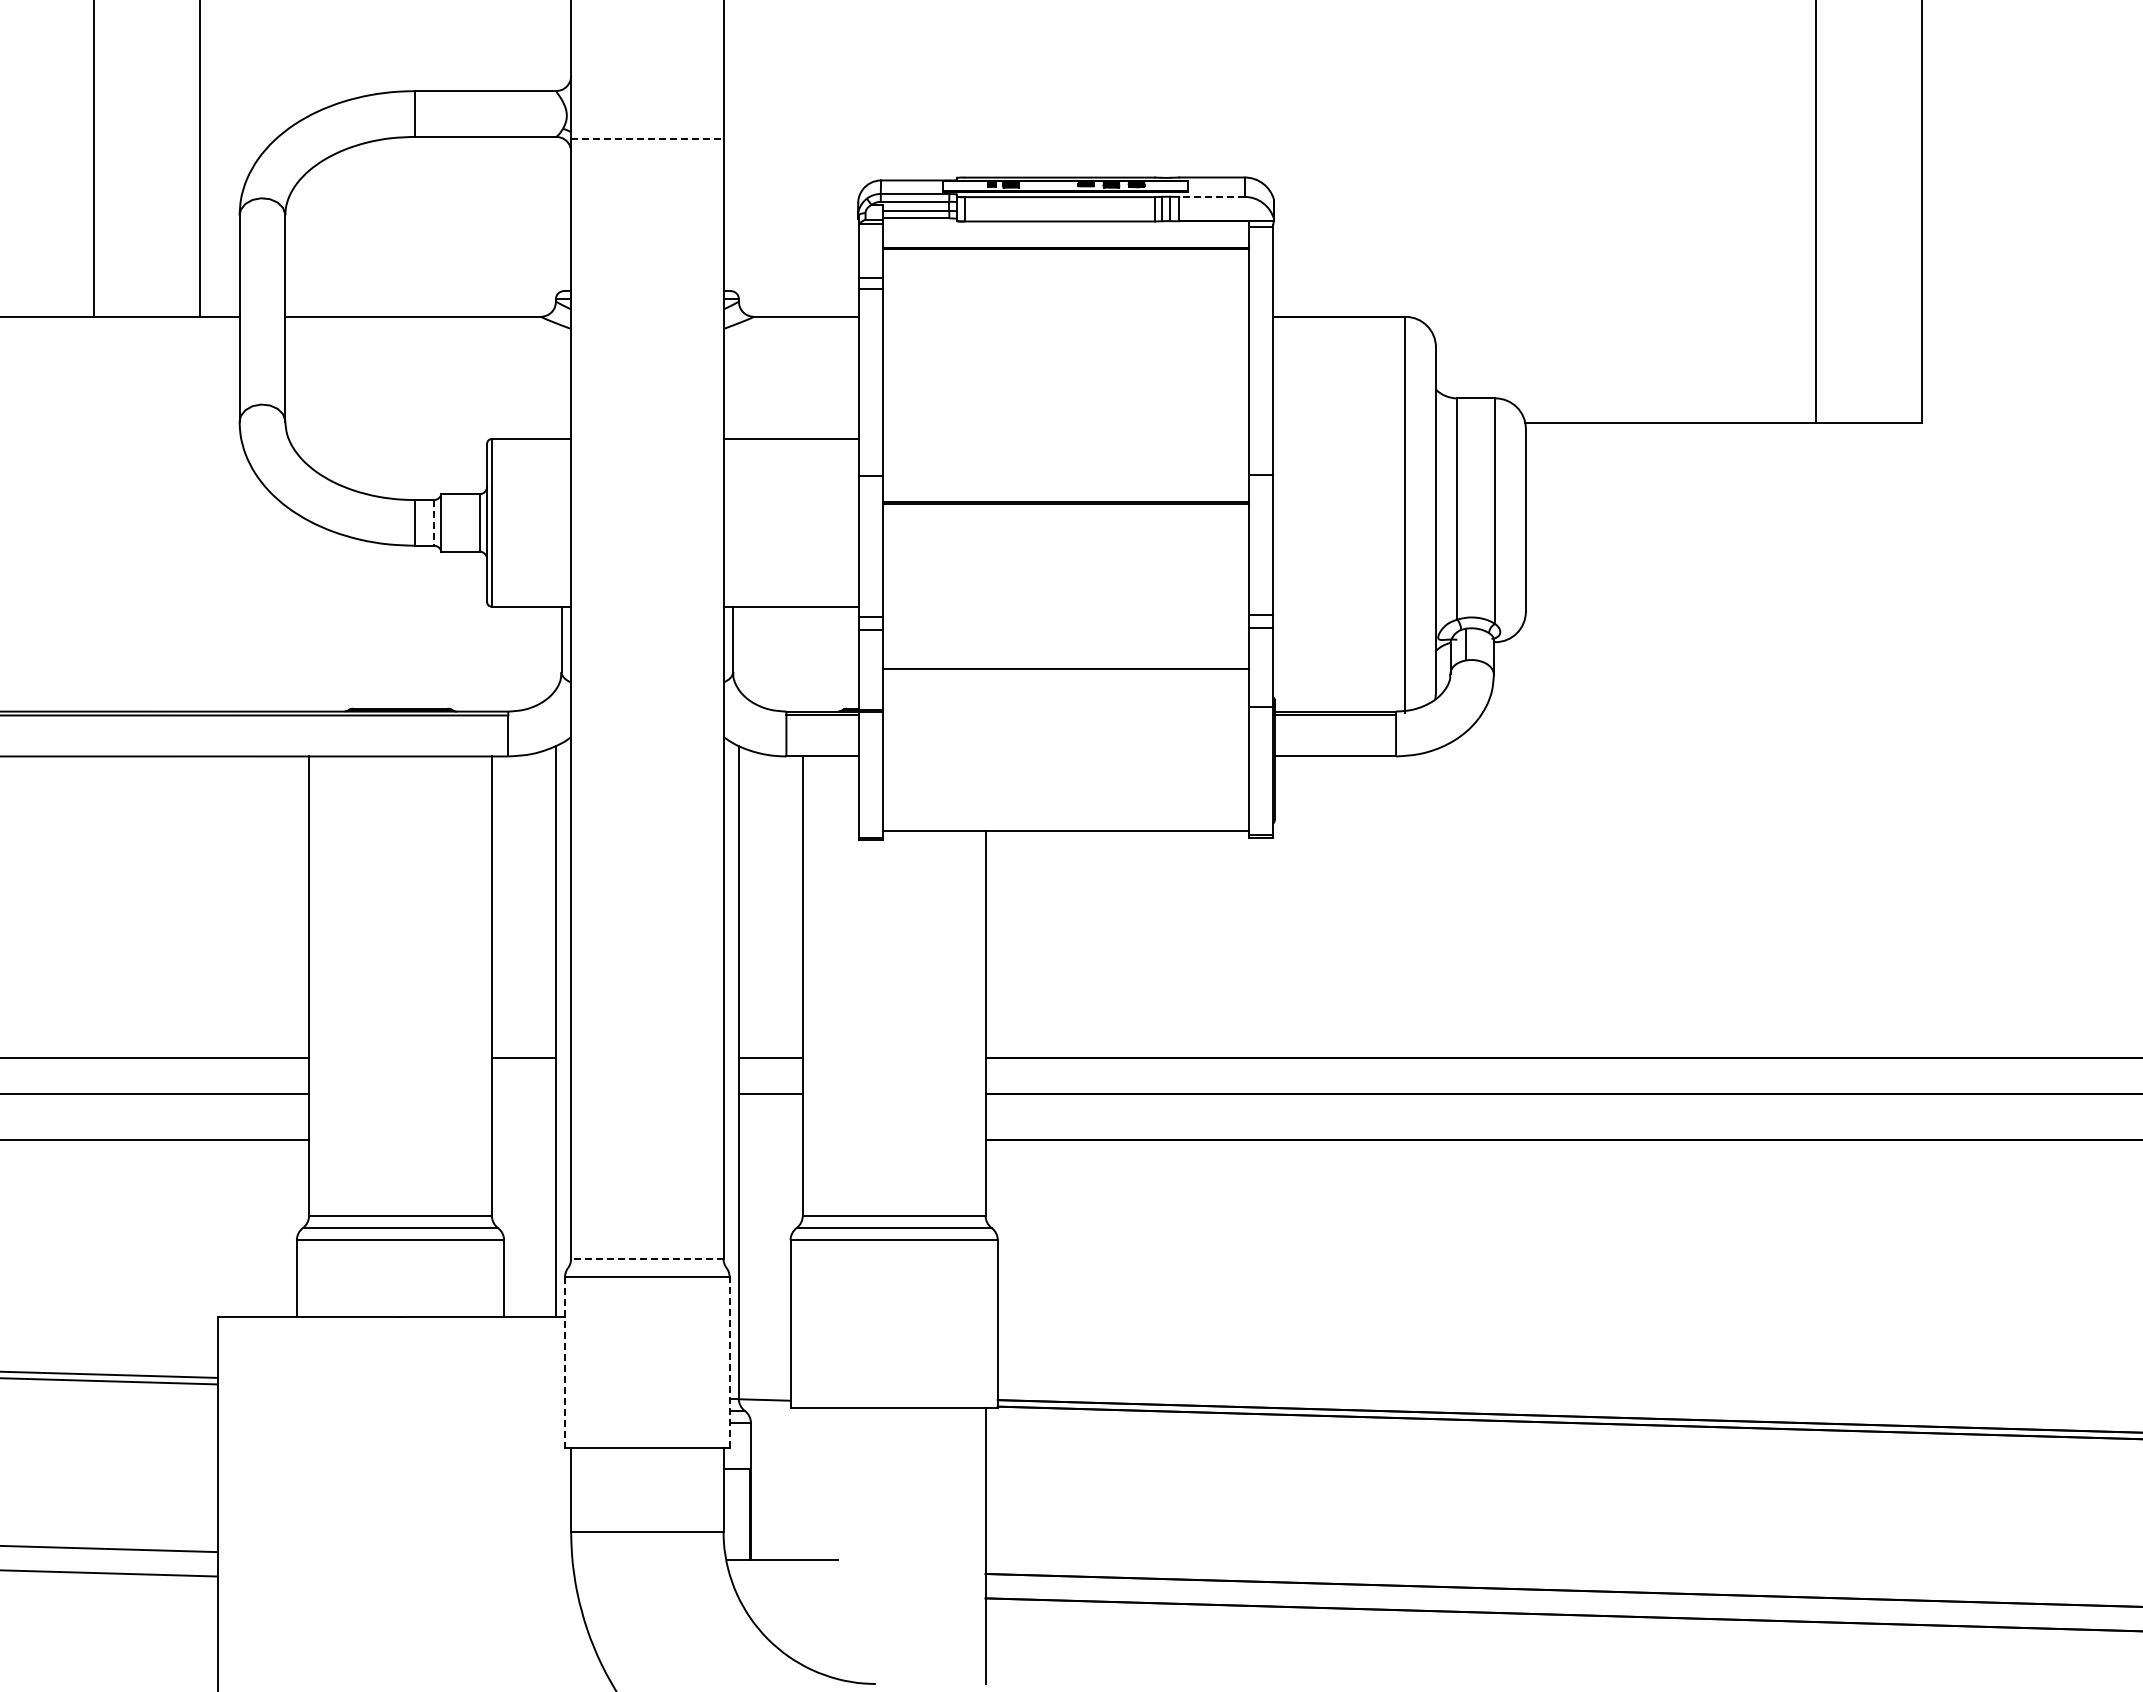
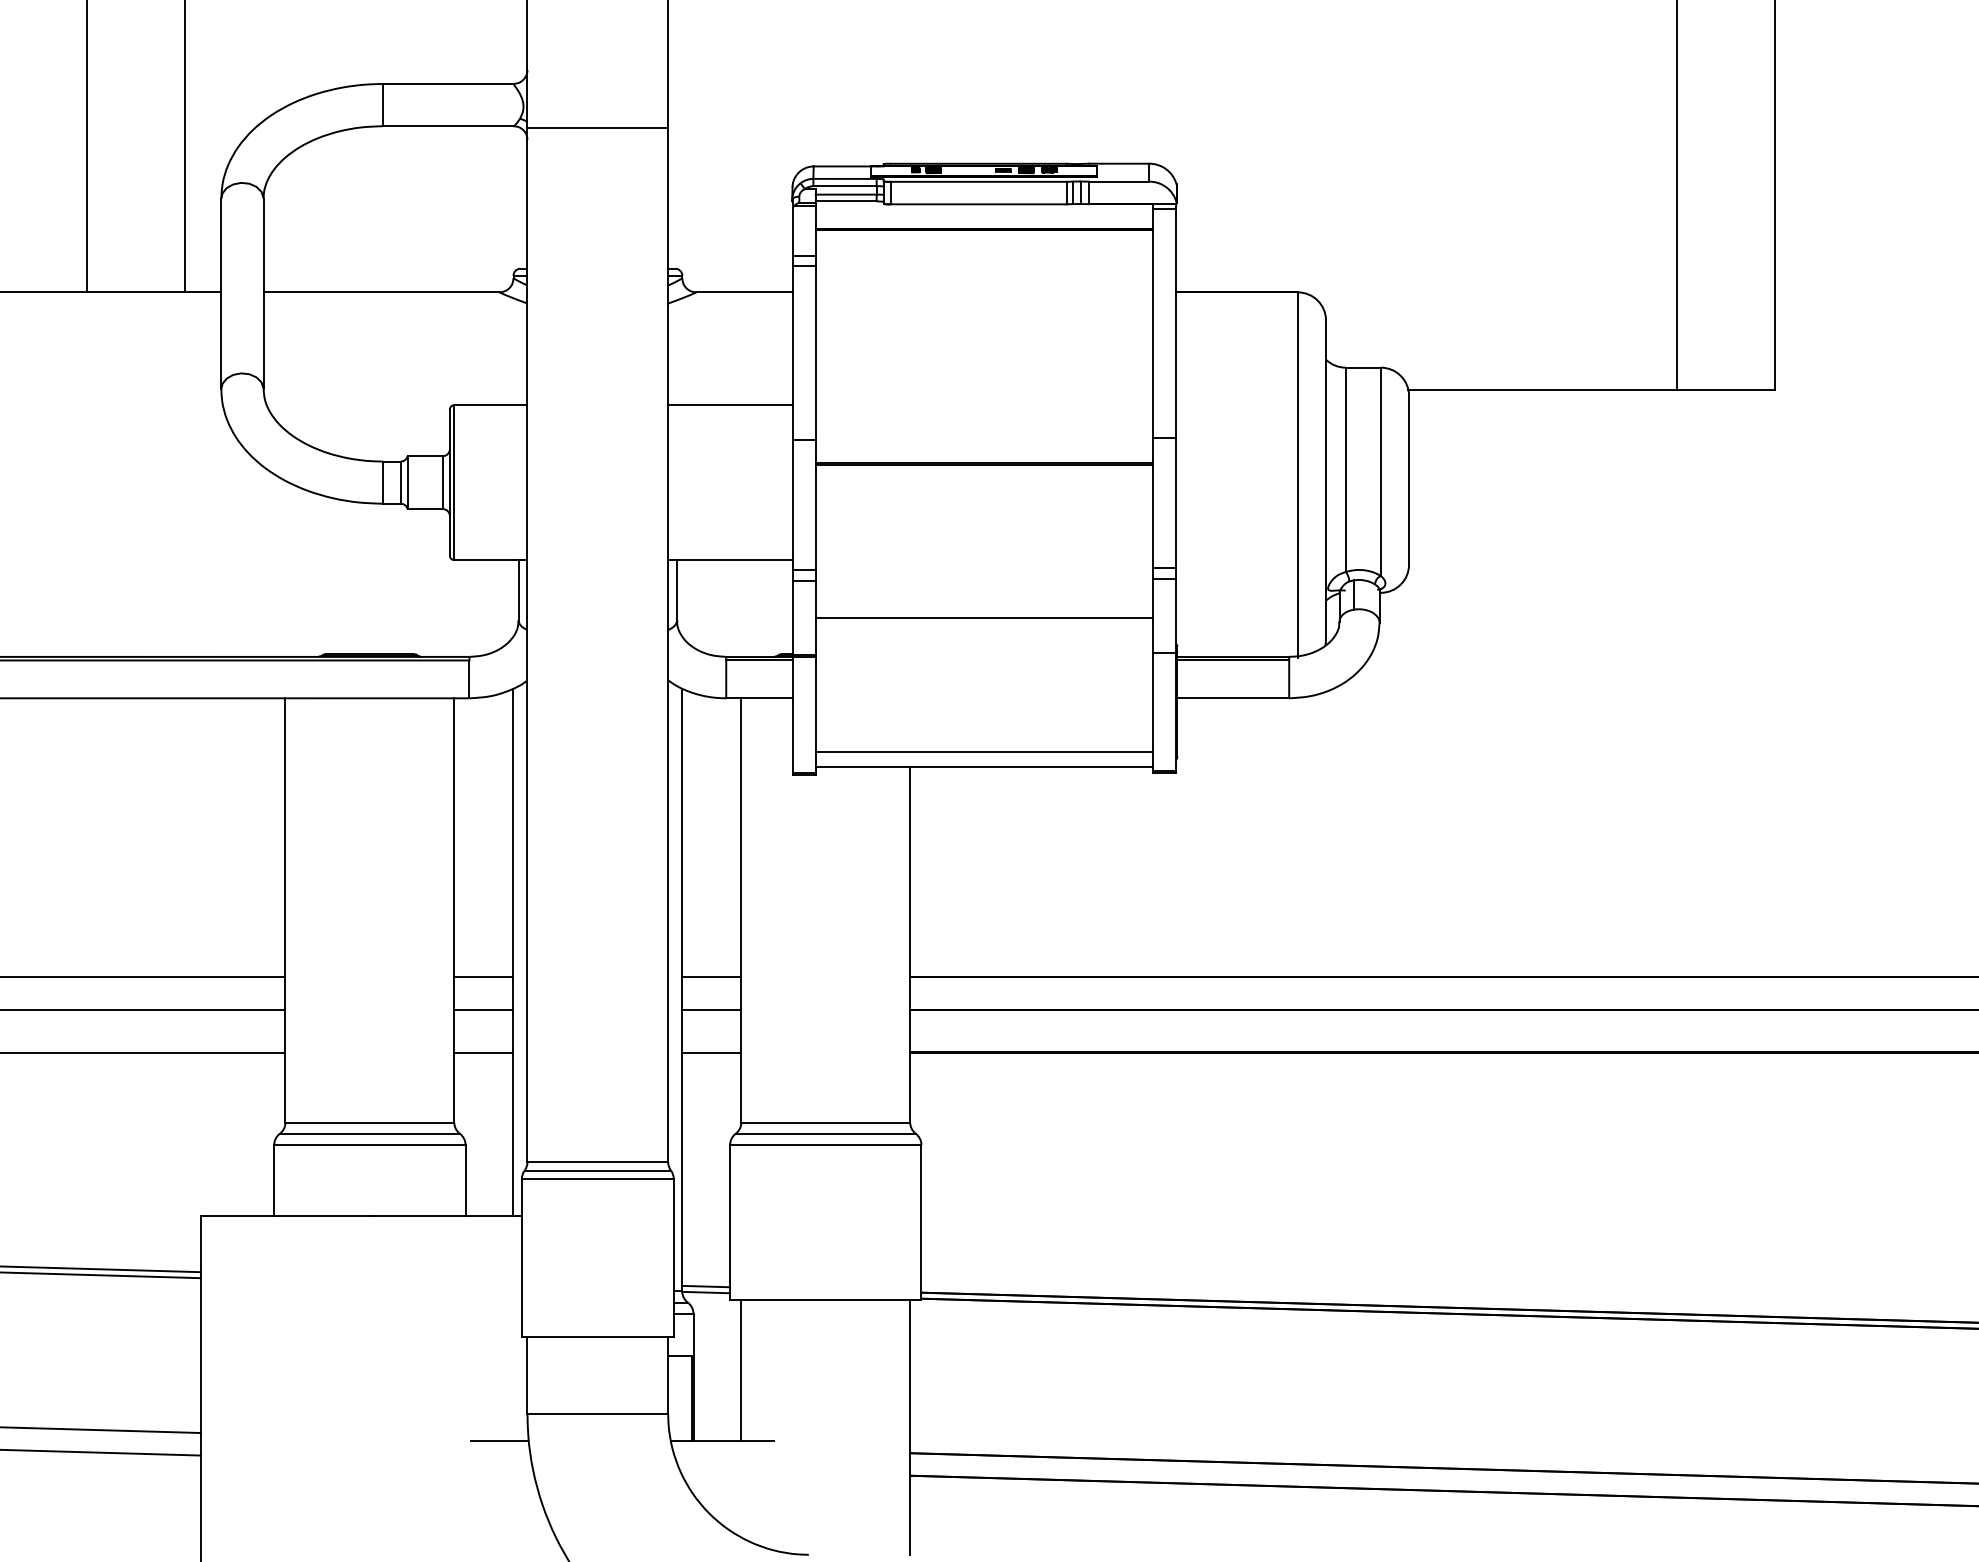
line: (647, 138) -> (597, 127), dashed -> solid
line: (1211, 196) -> (1118, 181), dashed -> solid
line: (434, 522) -> (401, 482), dashed -> solid
line: (1066, 814) -> (984, 751), added
line: (523, 1094) -> (483, 1010), added
line: (523, 1140) -> (483, 1052), added
line: (770, 1140) -> (711, 1052), added
line: (646, 1258) -> (597, 1161), dashed -> solid
line: (647, 1267) -> (597, 1170), added
line: (729, 1361) -> (673, 1257), dashed -> solid
line: (565, 1362) -> (522, 1257), dashed -> solid
line: (764, 1393) -> (706, 1286), added
line: (802, 1484) -> (741, 1370), added
line: (540, 1560) -> (499, 1440), added

